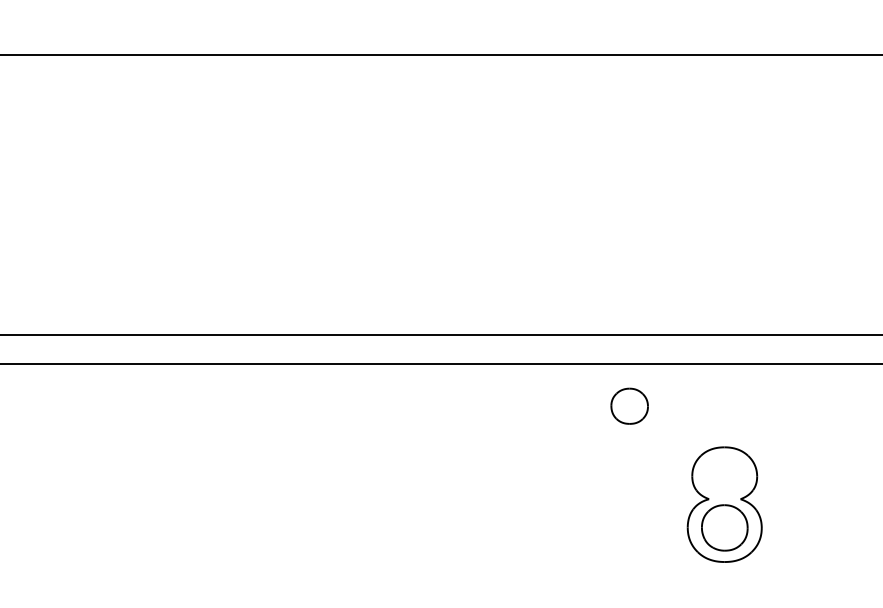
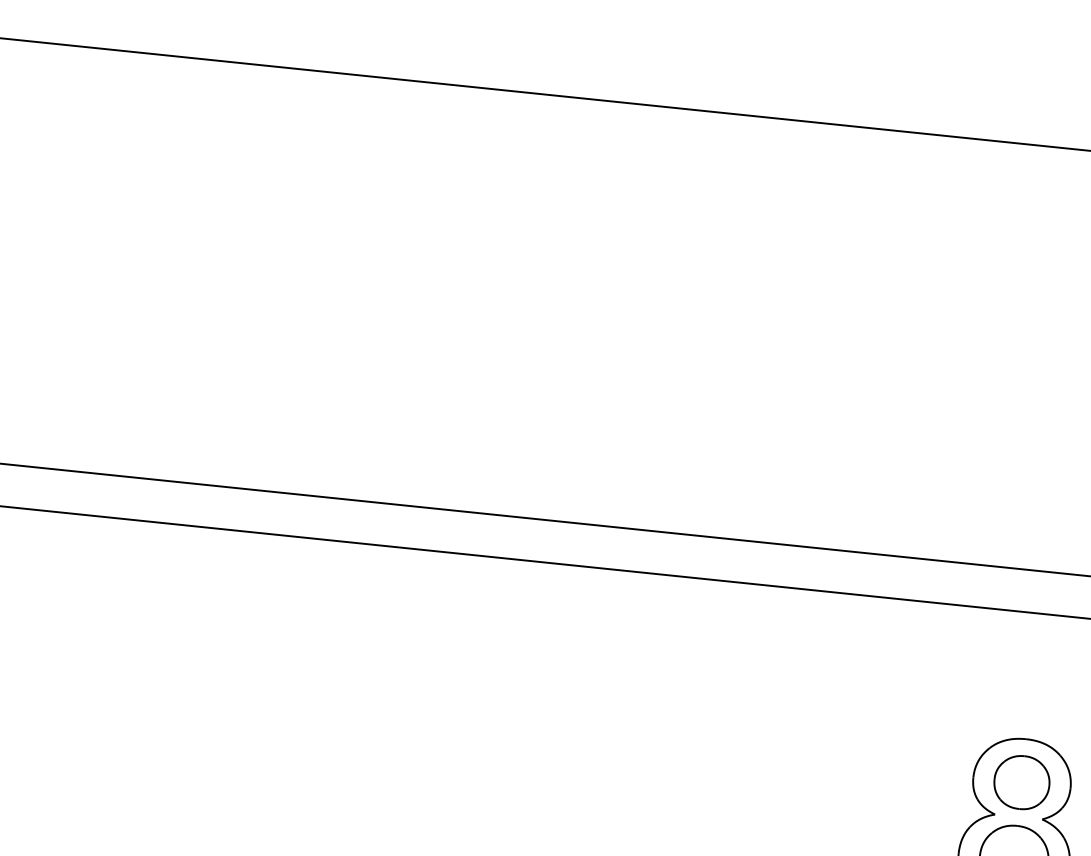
part: (629, 405) -> (1021, 781), moved

